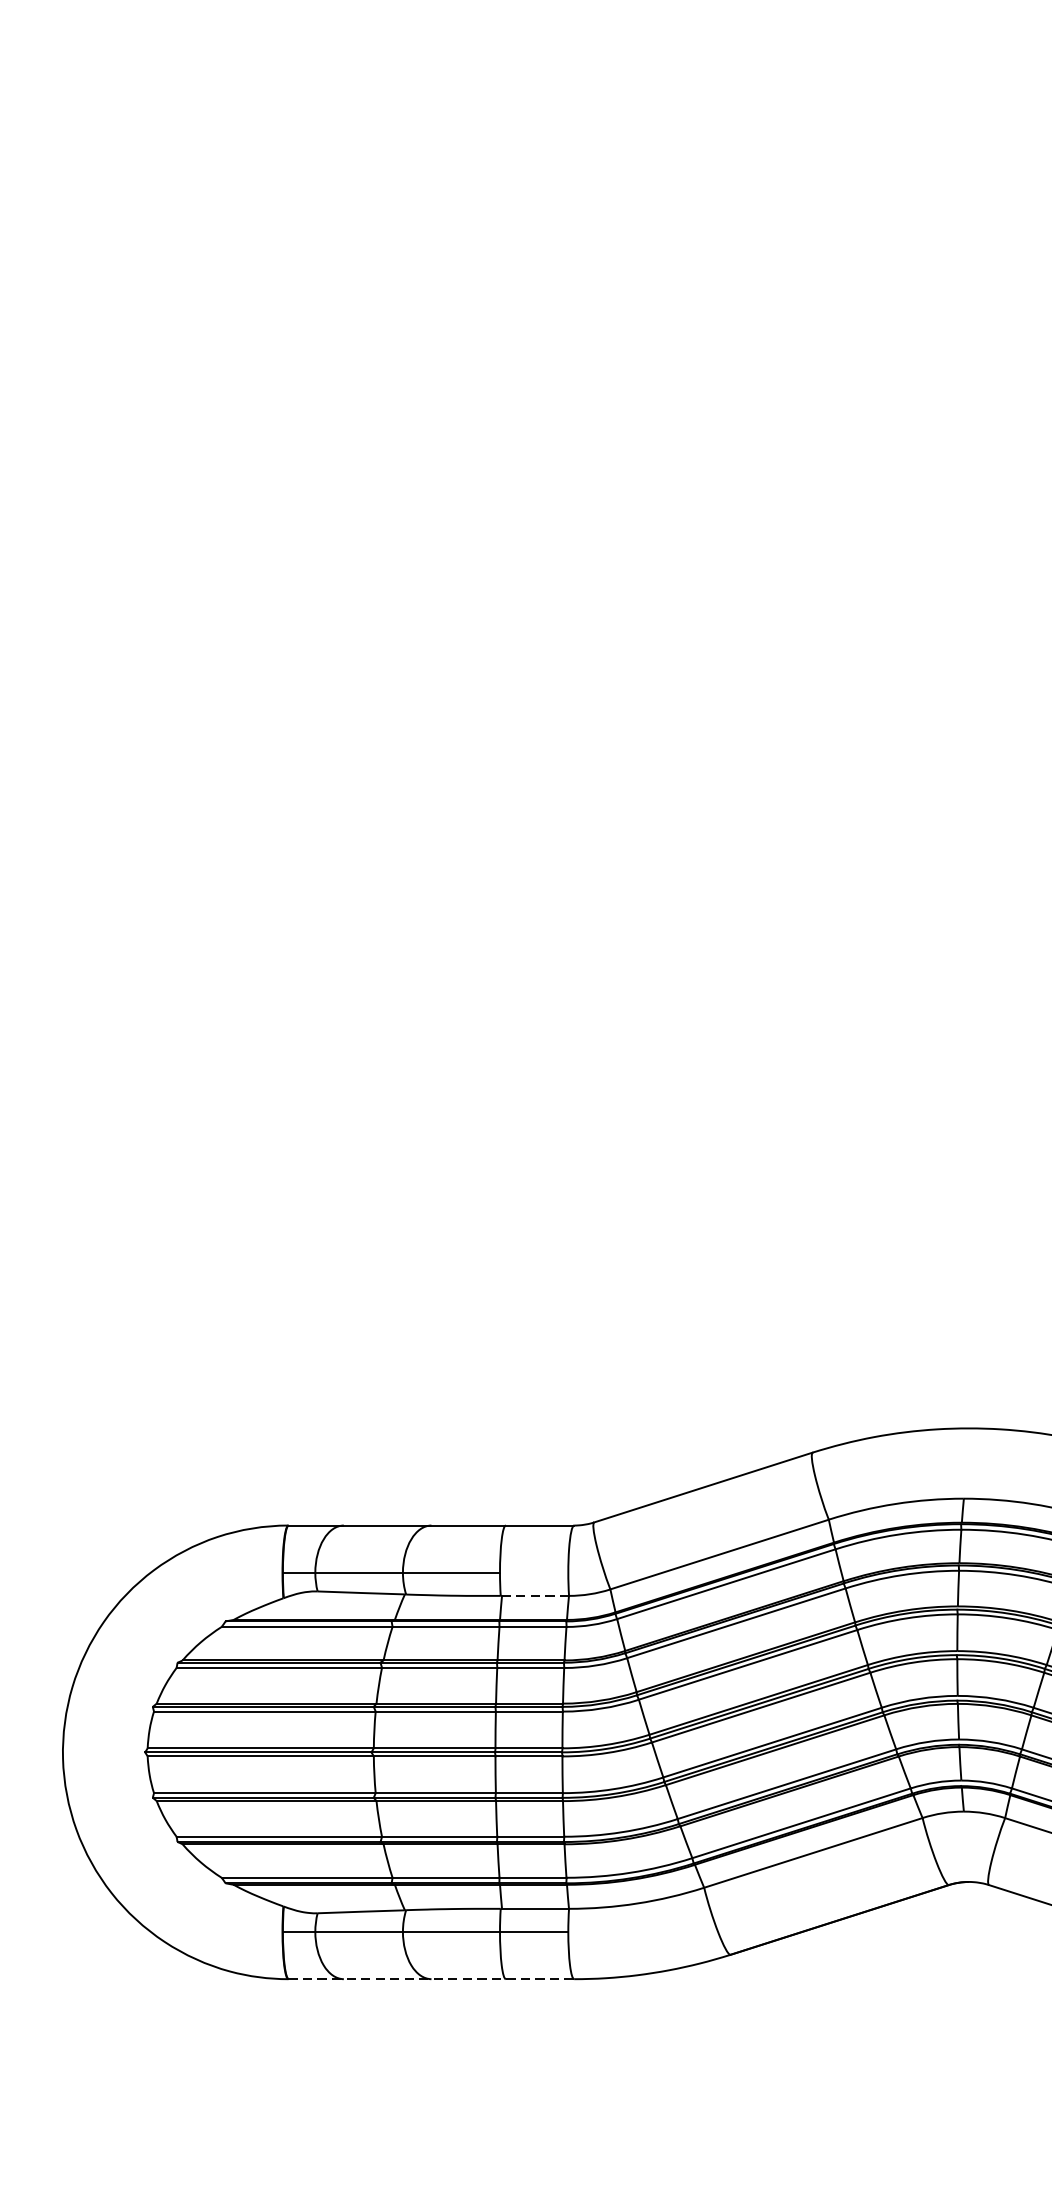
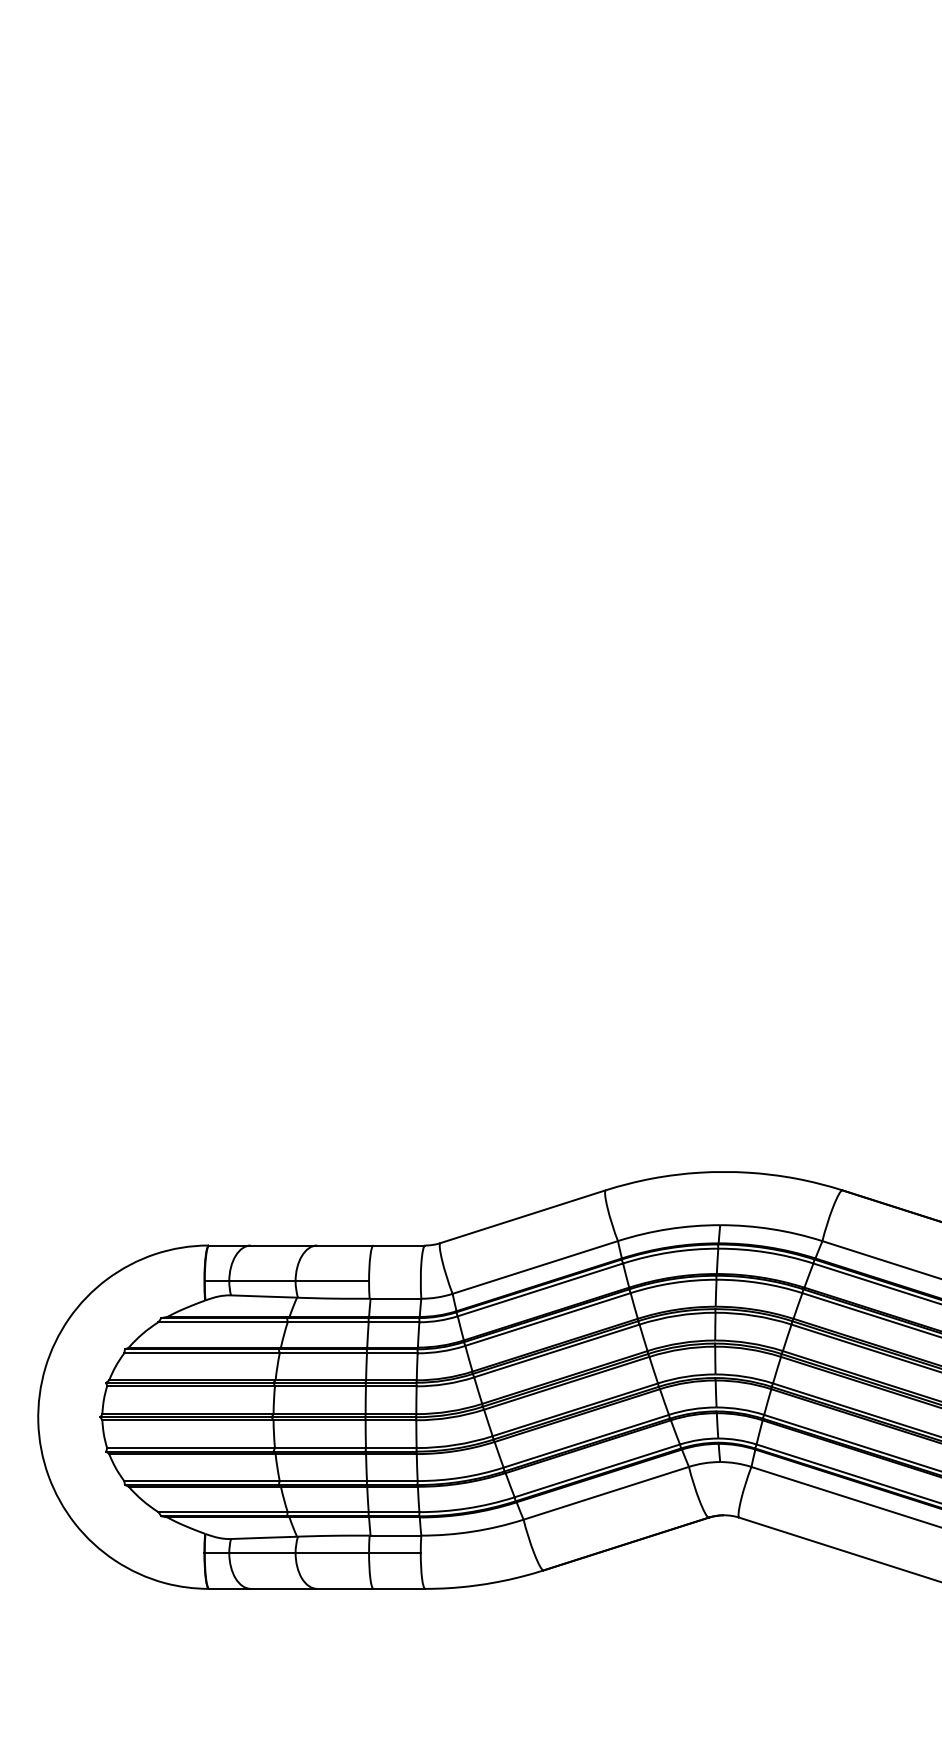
line: (534, 1595) -> (395, 1298), dashed -> solid
line: (431, 1978) -> (317, 1588), dashed -> solid

